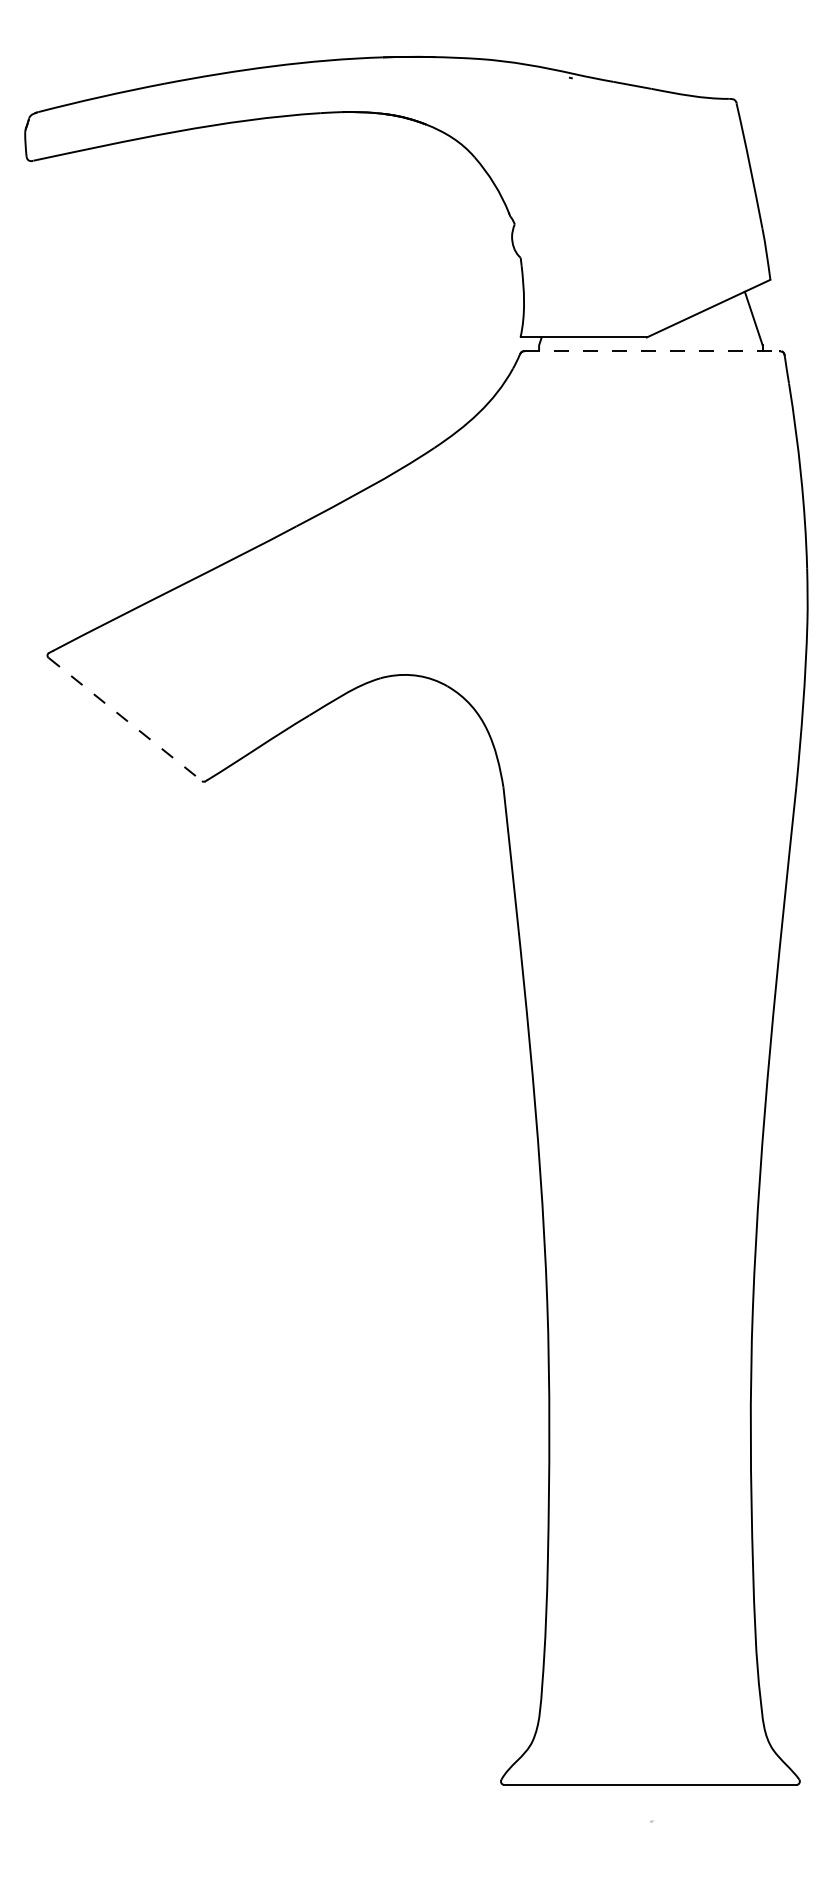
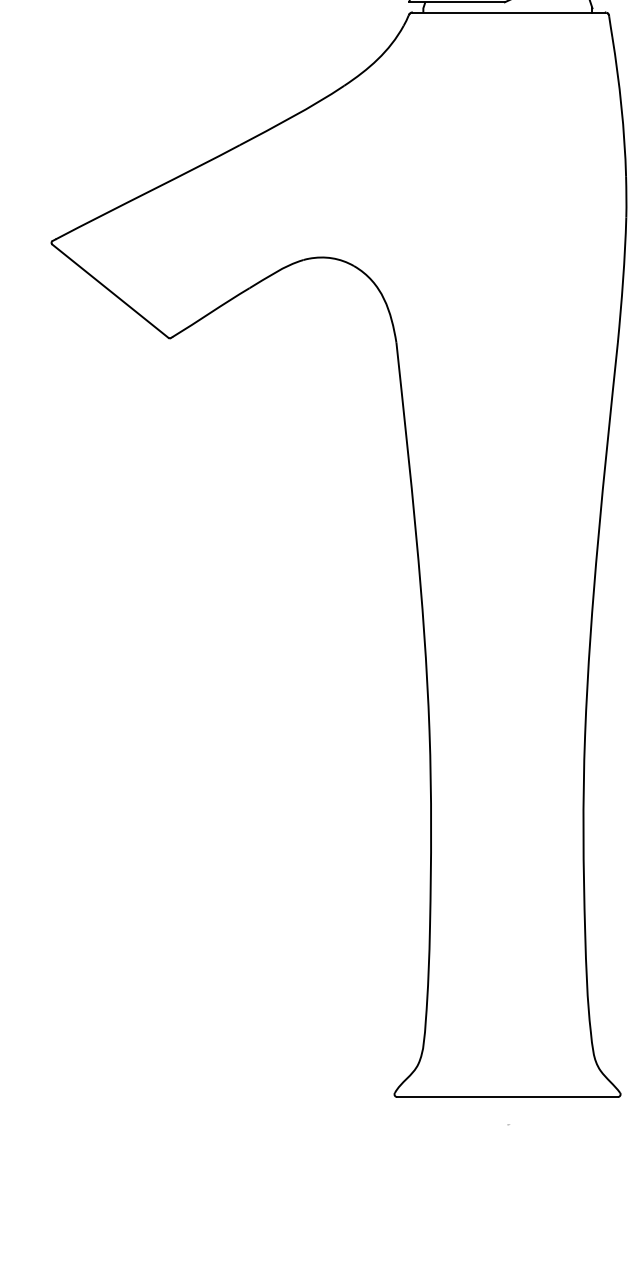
line: (652, 351) -> (509, 12), dashed -> solid
line: (125, 719) -> (110, 291), dashed -> solid

